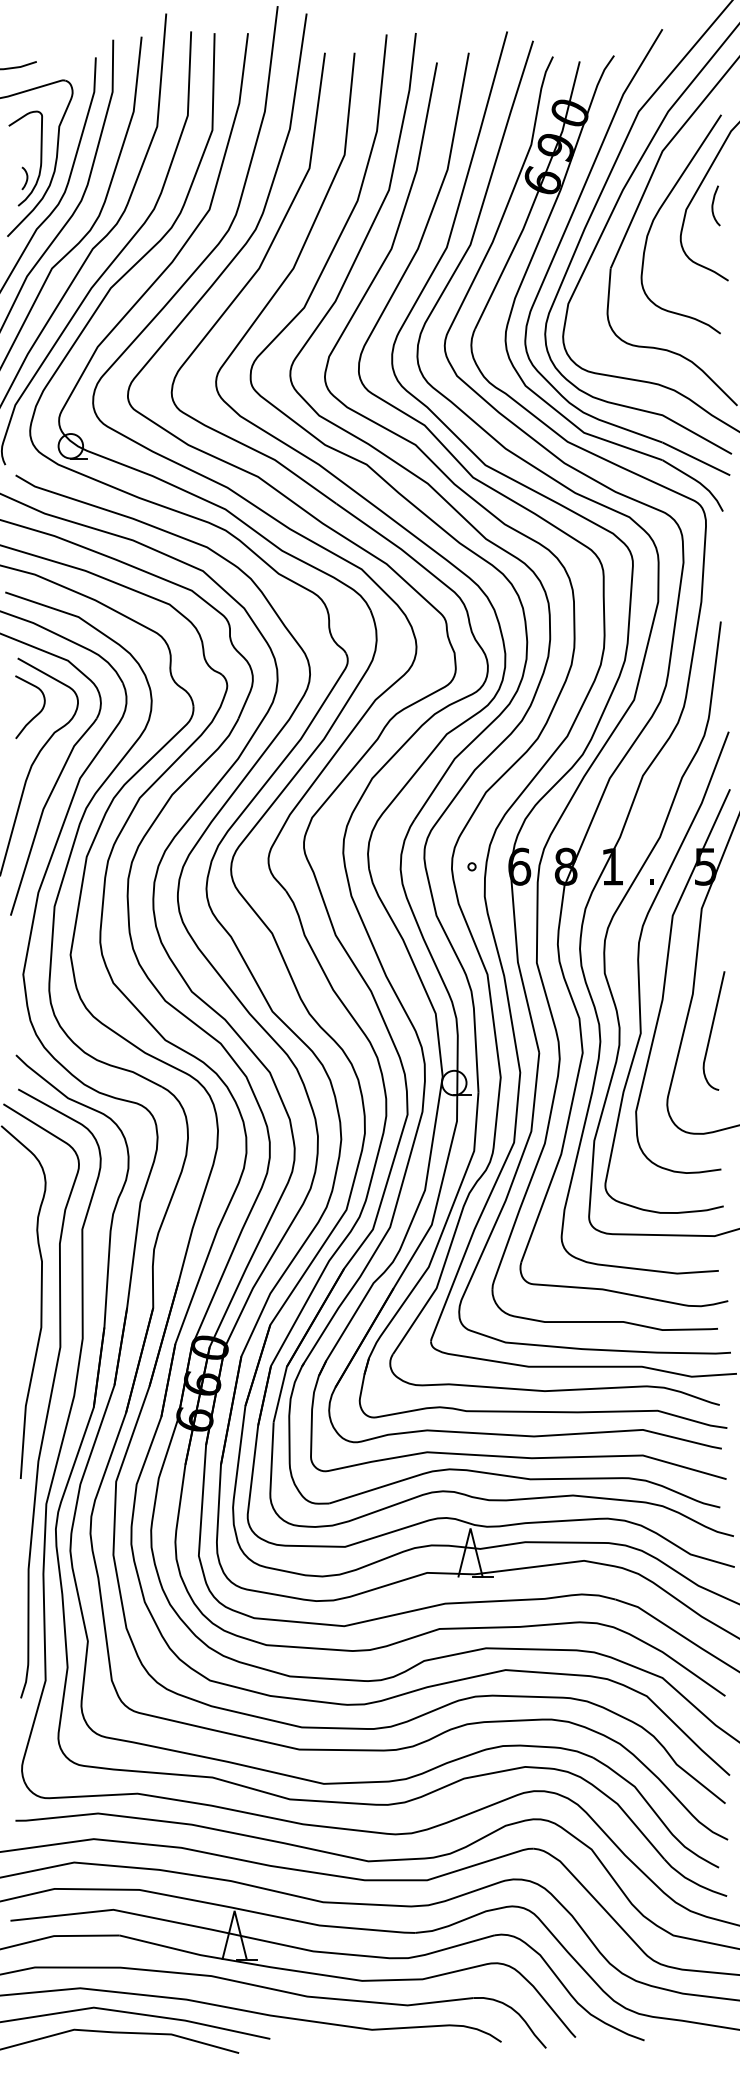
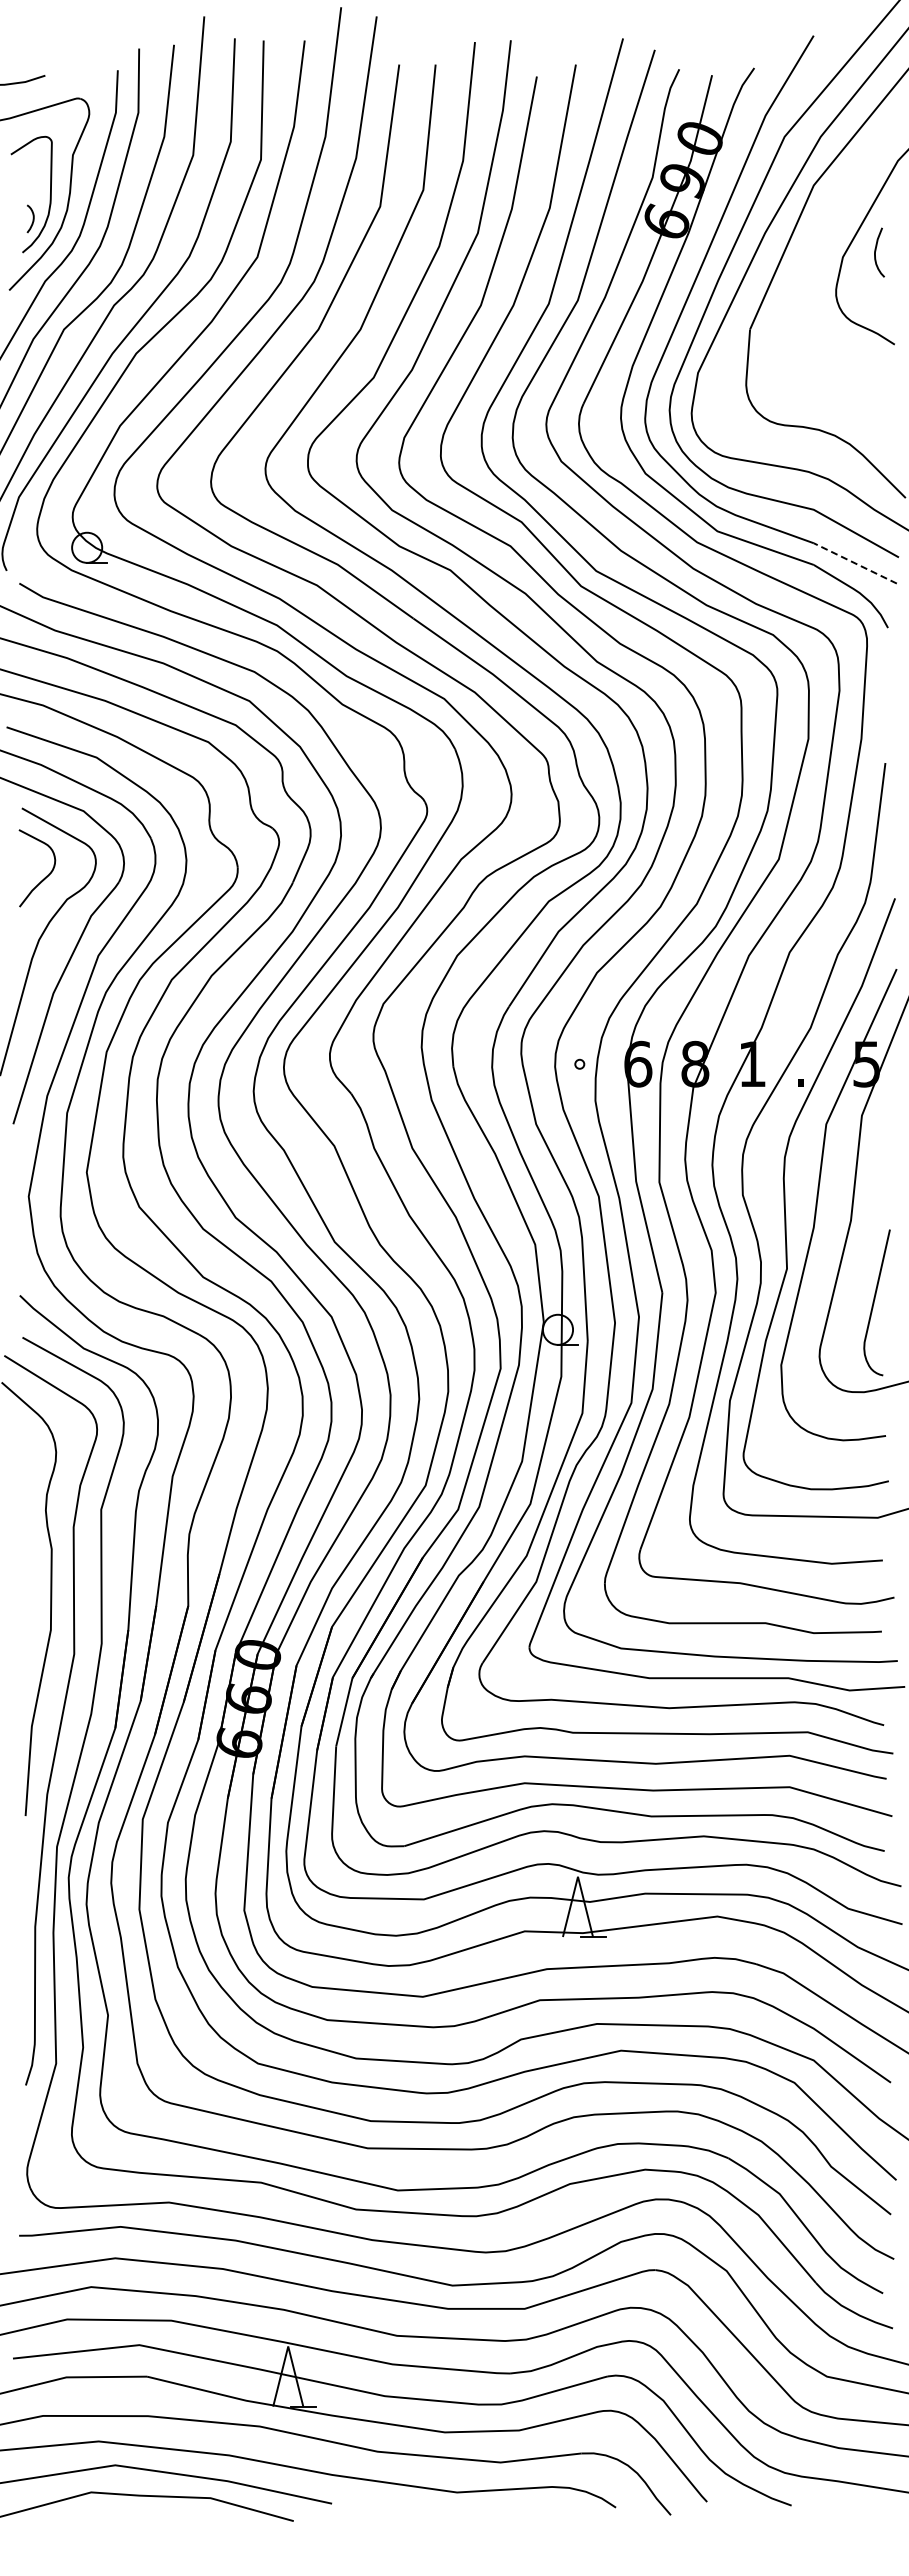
curve: (659, 212) -> (809, 260), removed
line: (695, 459) -> (854, 563), solid -> dashed
curve: (712, 1030) -> (874, 1302), moved

